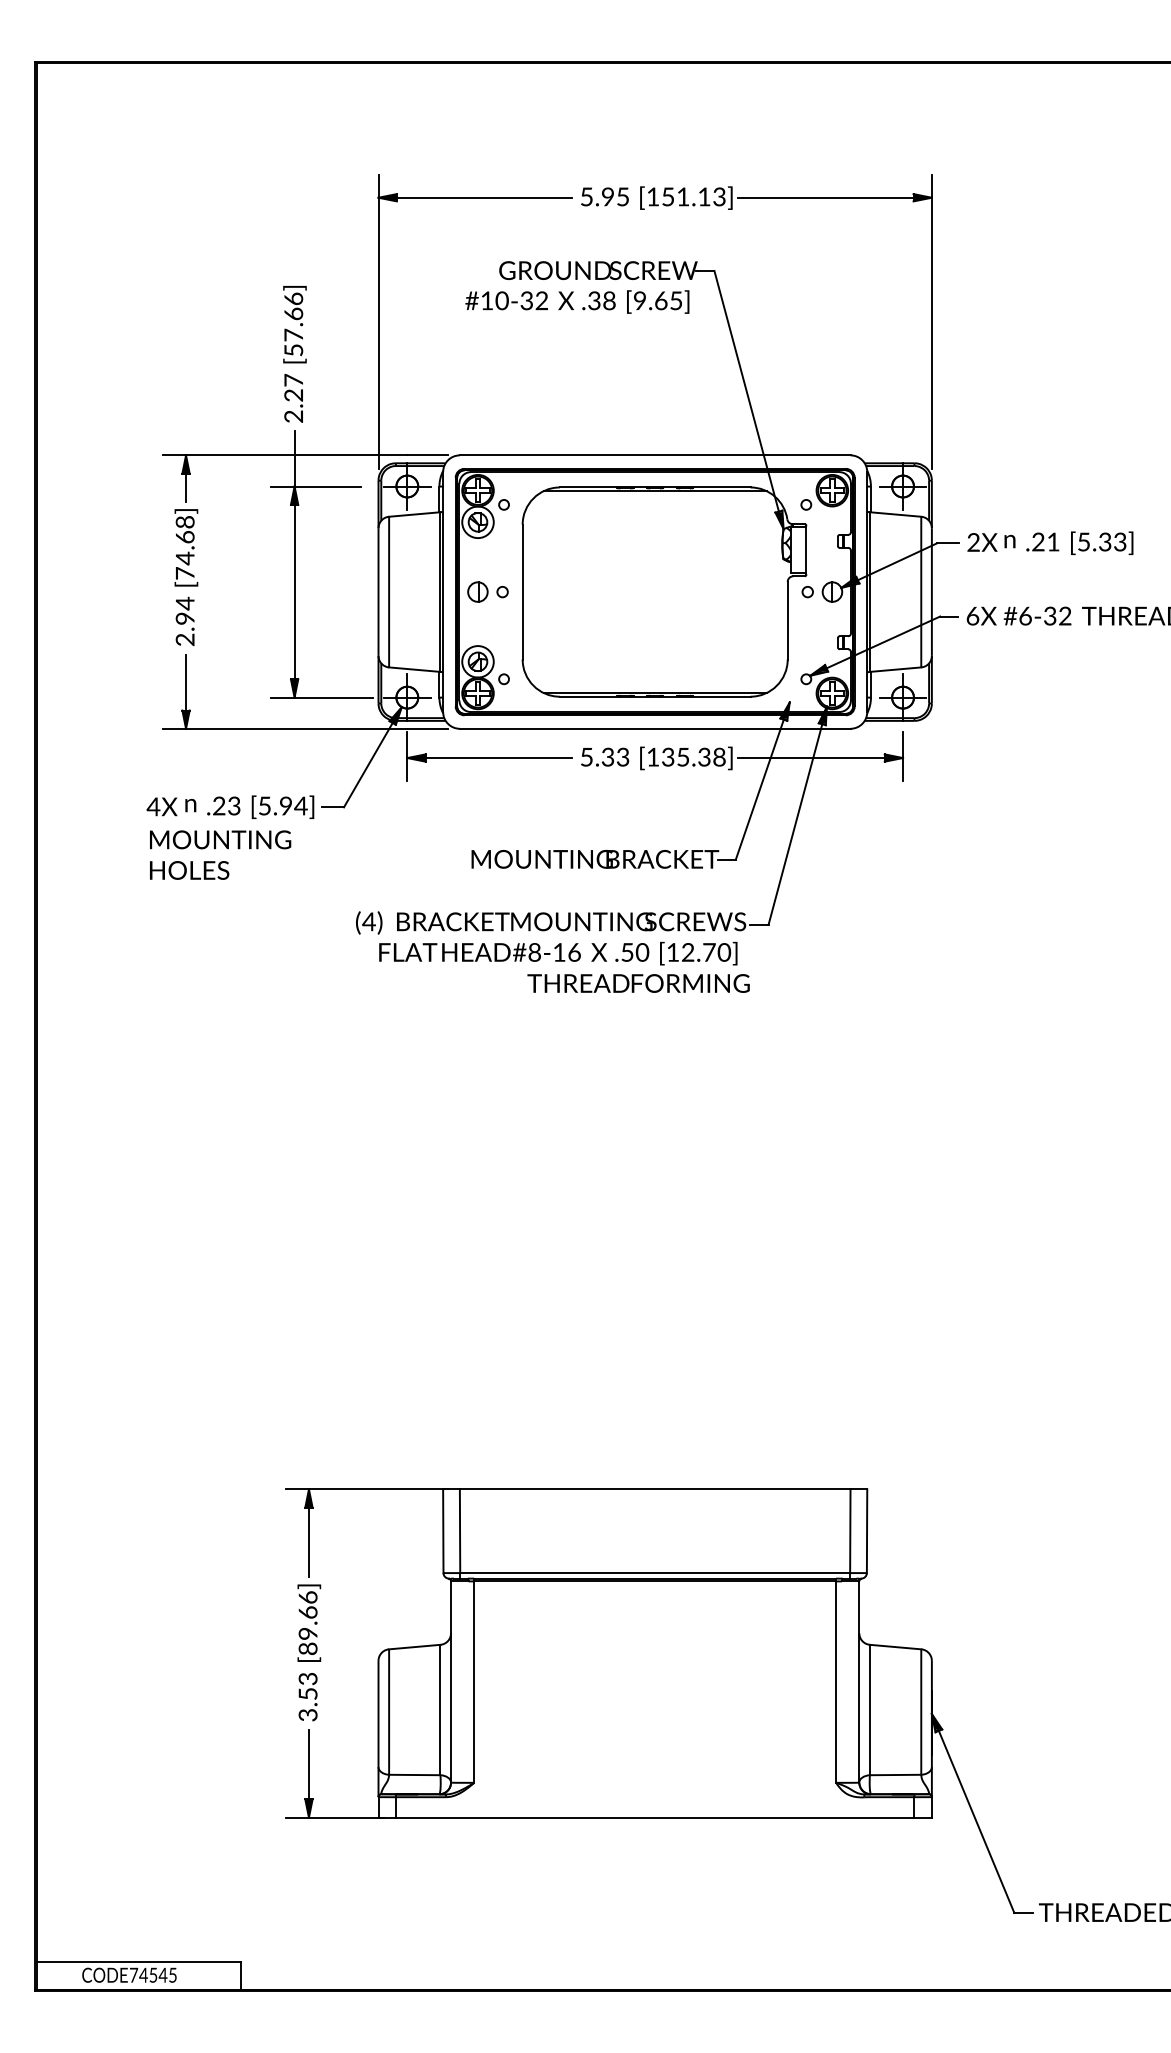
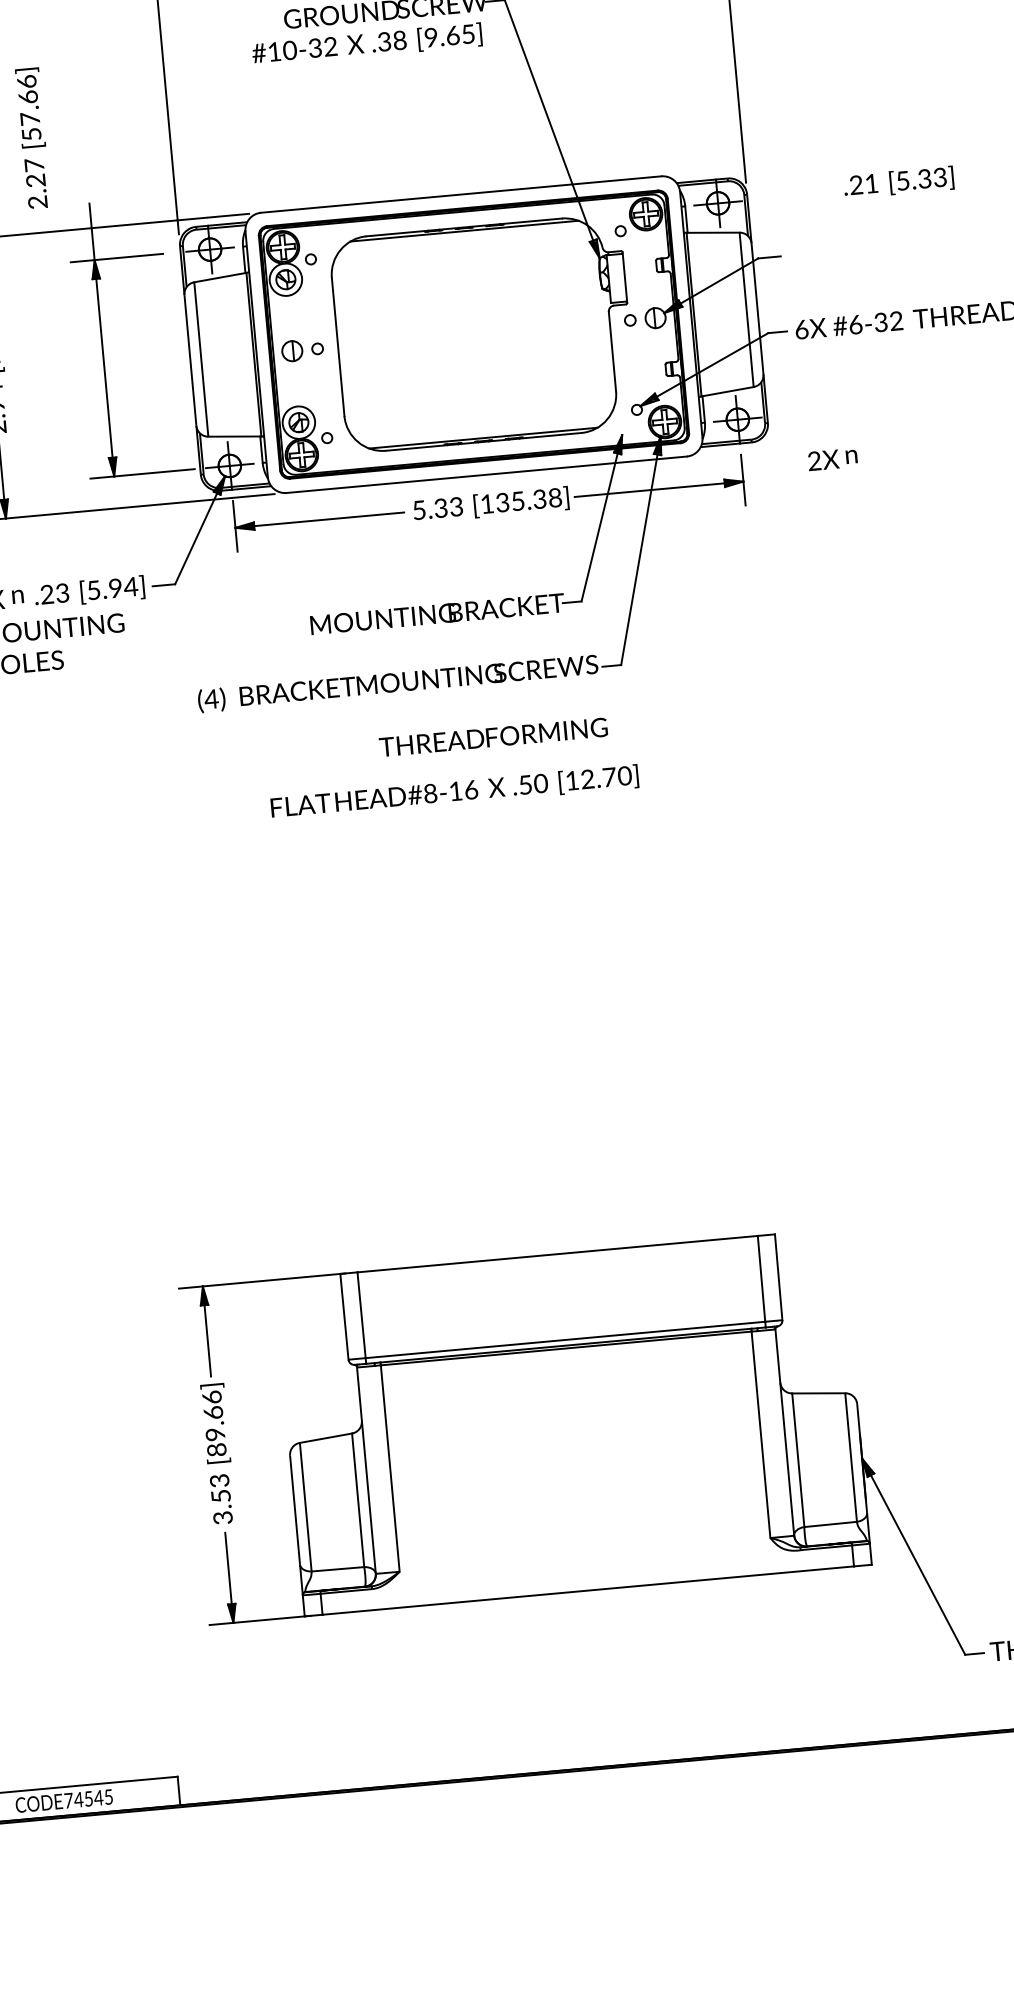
text: (294, 354) -> (32, 138), moved
text: (991, 542) -> (832, 459), moved
text: (1079, 542) -> (898, 181), moved
text: (558, 953) -> (454, 792), moved

